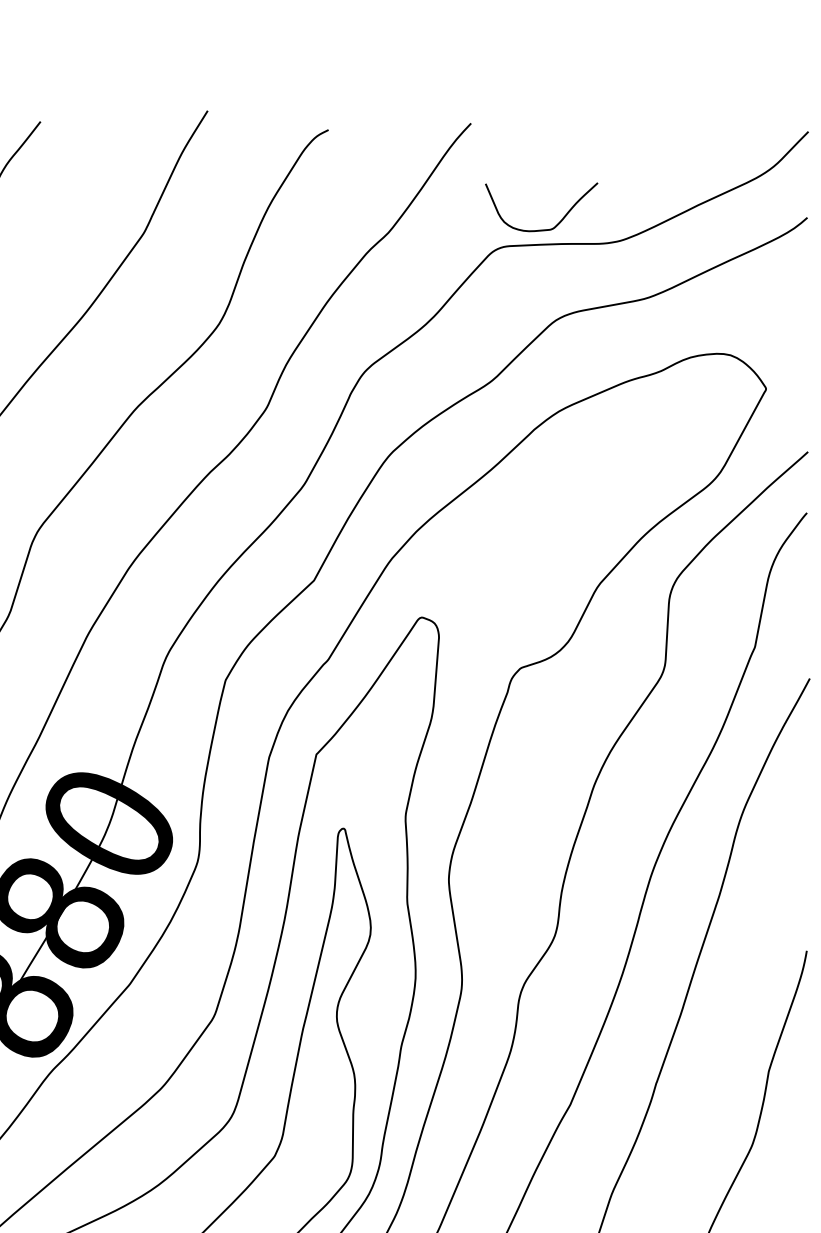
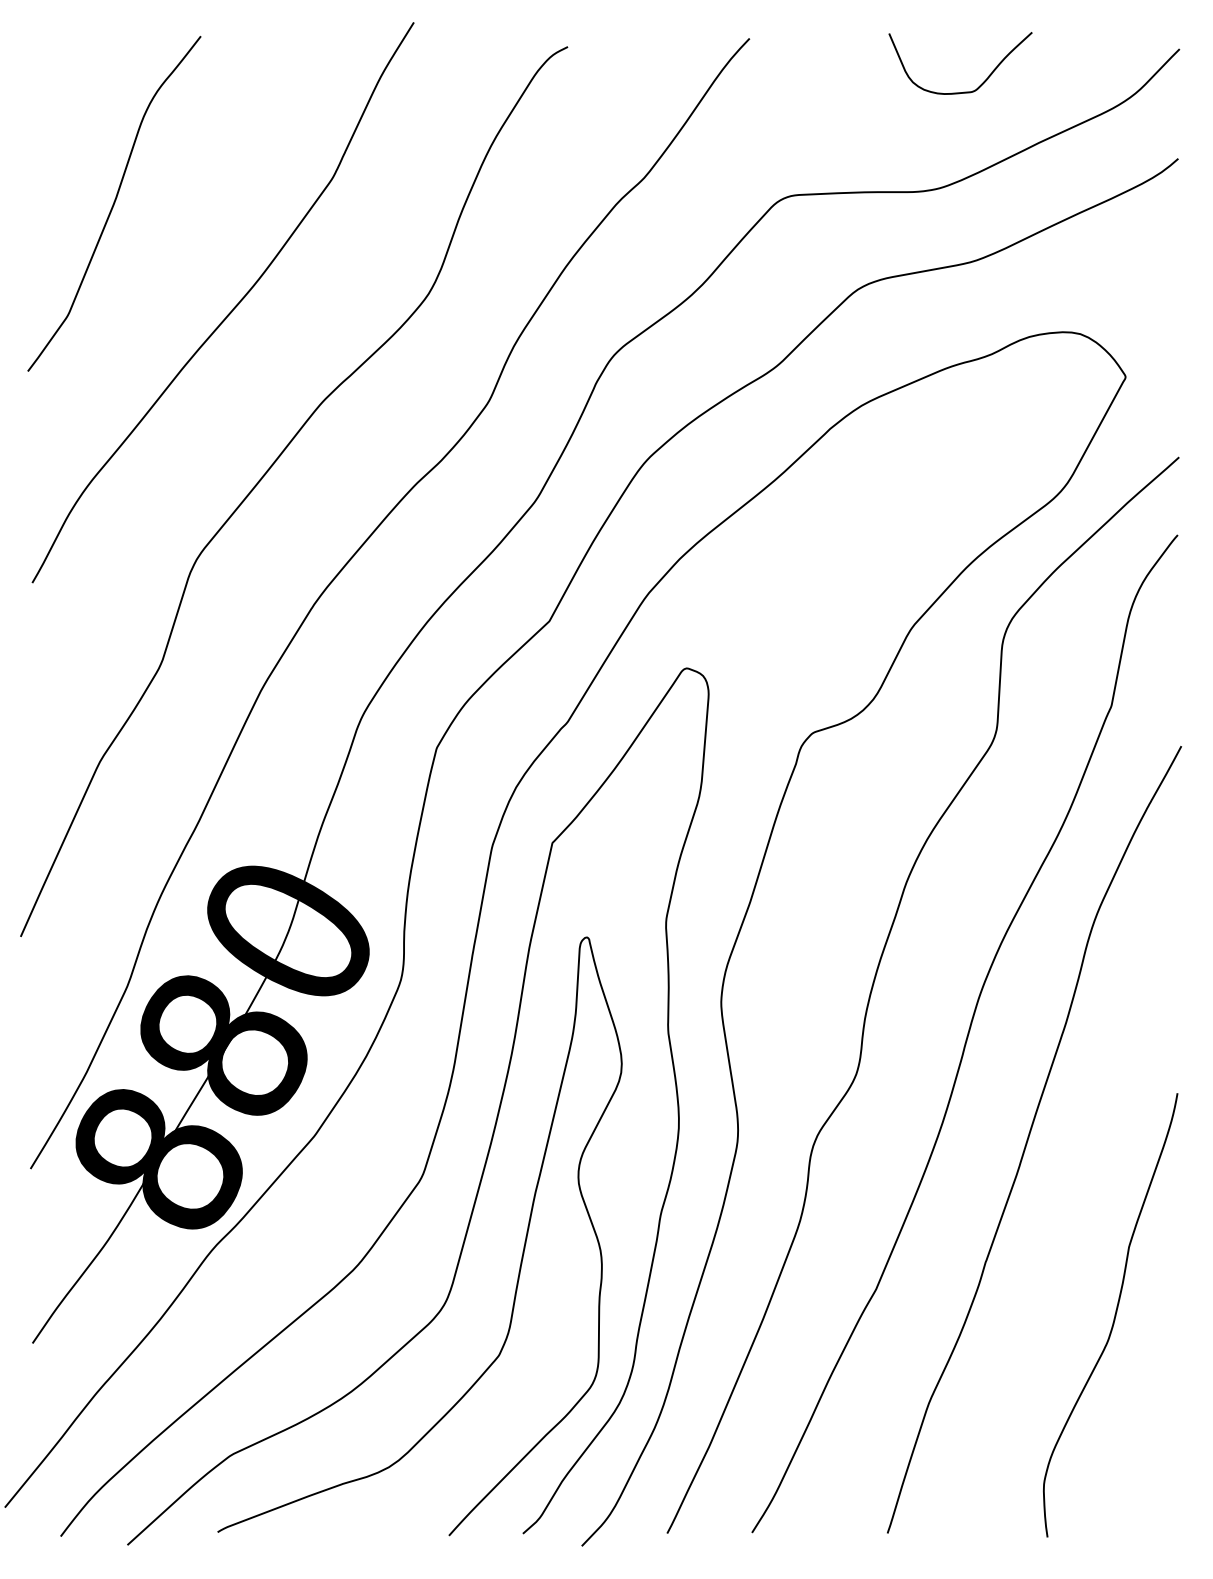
curve: (543, 229) -> (963, 91), moved

